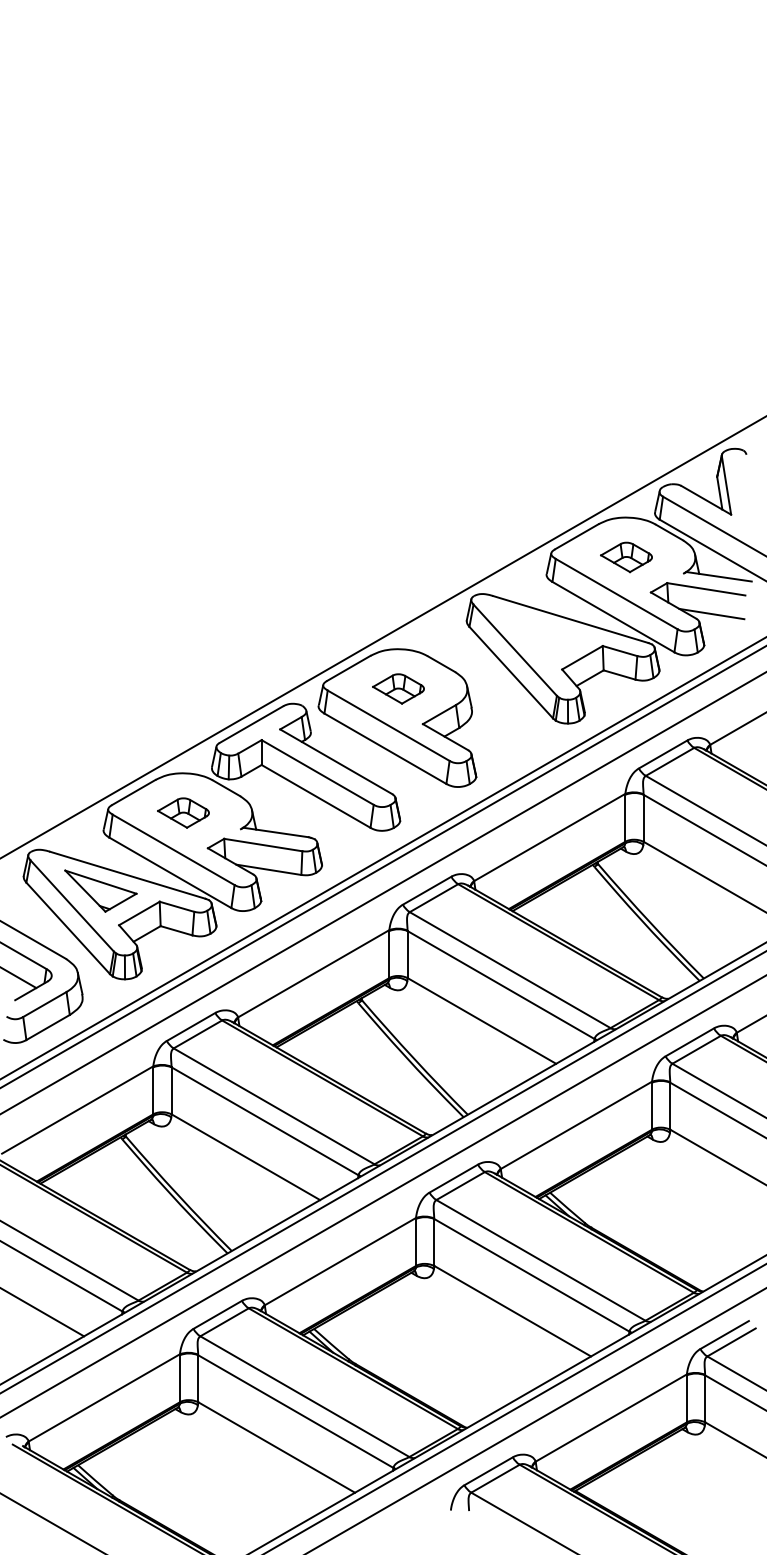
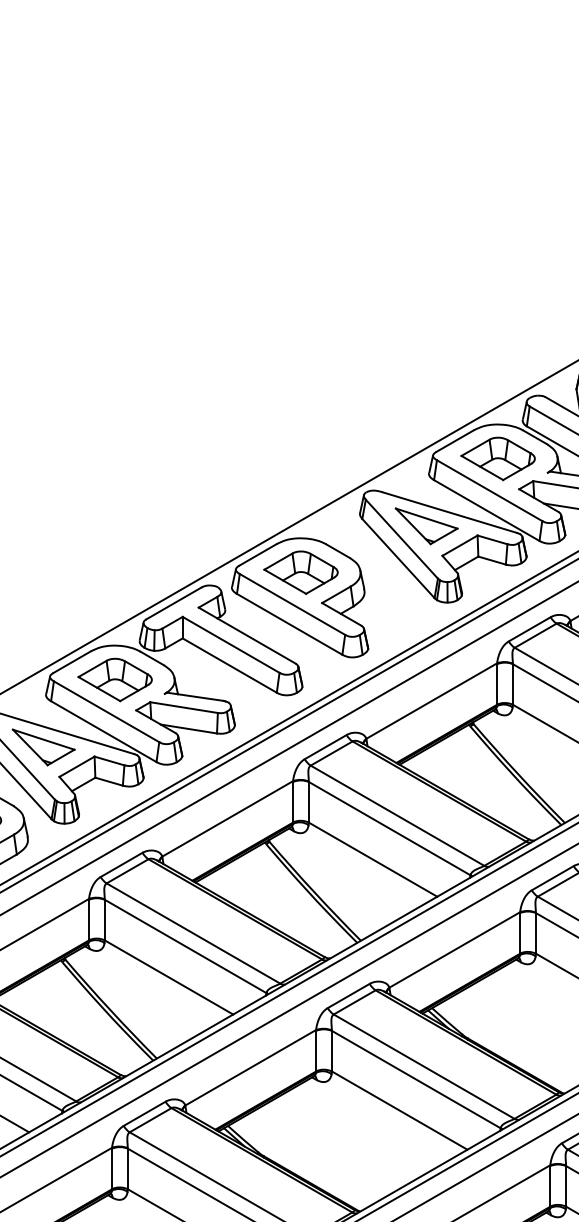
part: (626, 557) -> (498, 459), size x1.67
part: (543, 635) -> (426, 526), added
part: (398, 688) -> (300, 572), size x1.67
part: (183, 812) -> (115, 679), size x1.67

